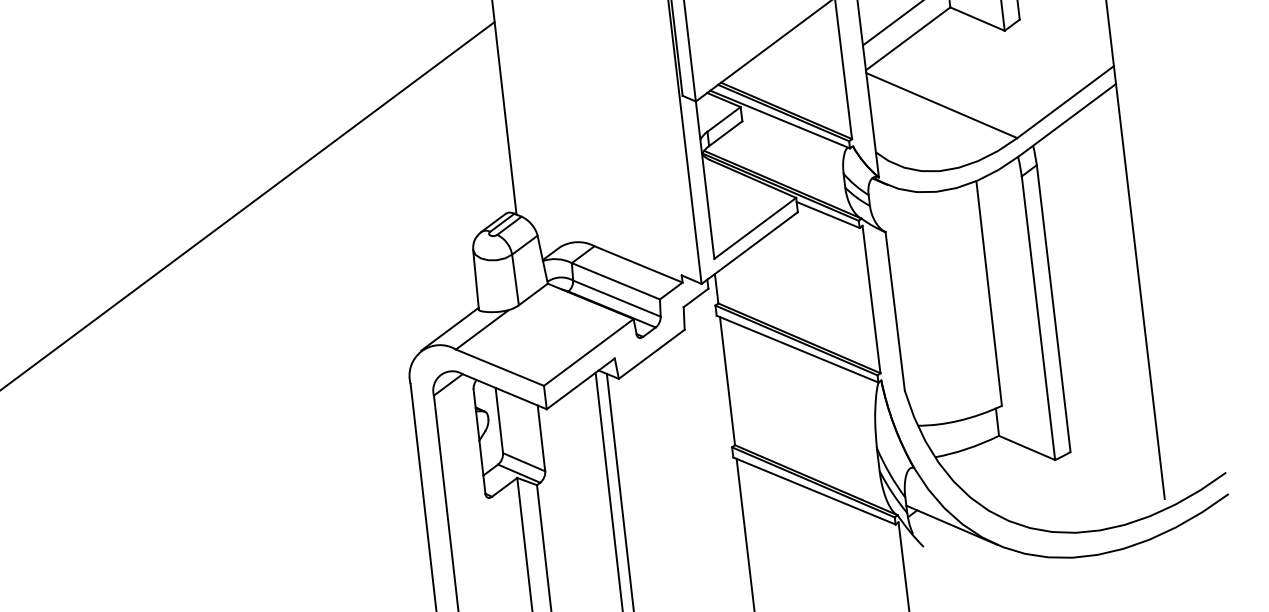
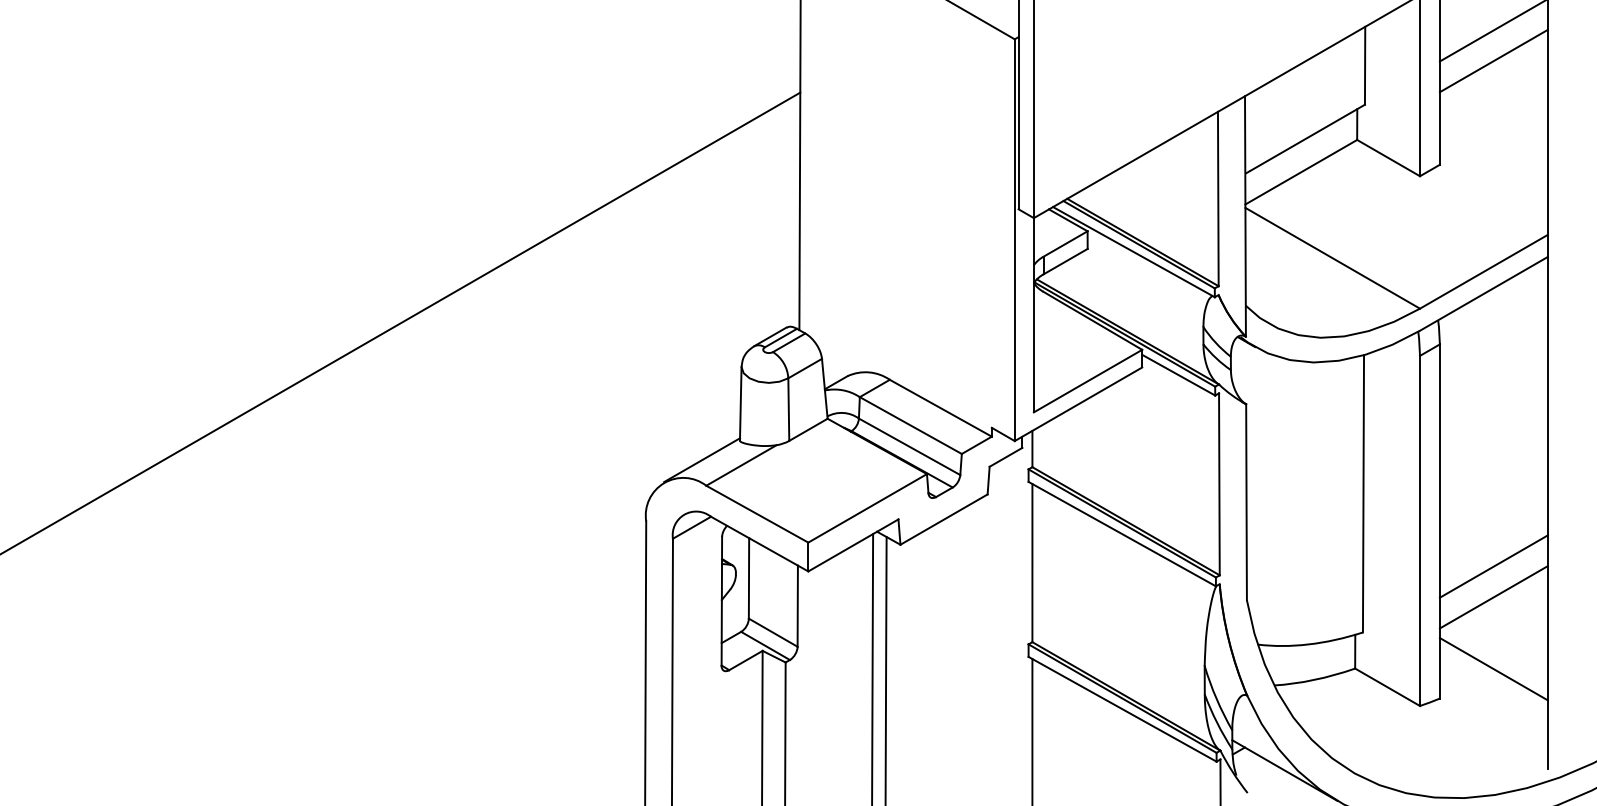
line: (1101, 340) -> (1493, 566), added
line: (1104, 365) -> (1493, 597), added
line: (1111, 423) -> (1493, 669), added

